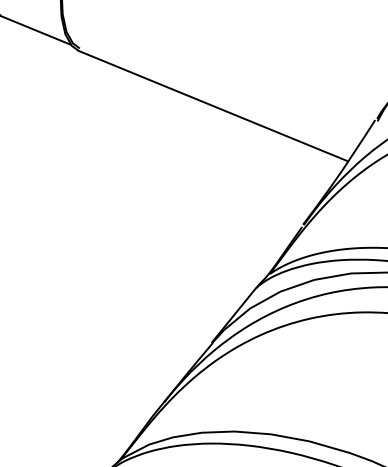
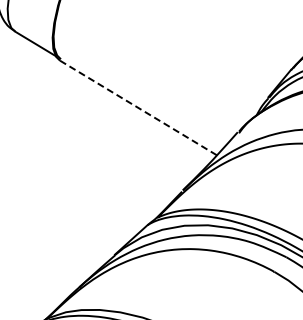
line: (213, 106) -> (138, 108), solid -> dashed

